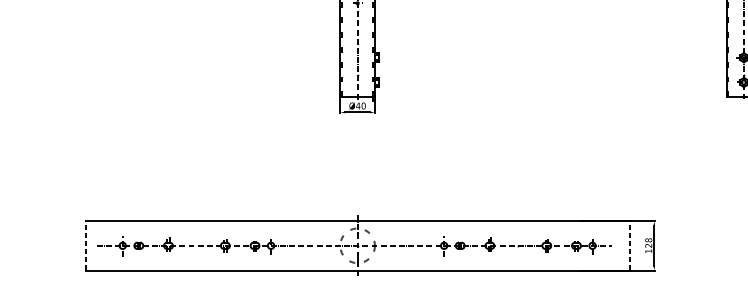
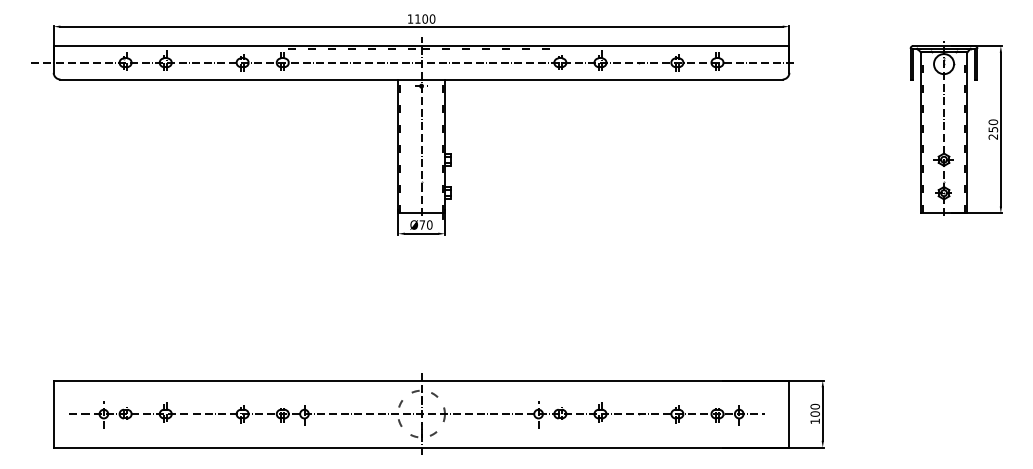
text: (358, 105) -> (422, 224), Ø40 -> Ø70
text: (648, 242) -> (814, 409), 128 -> 100
line: (85, 245) -> (53, 413), dashed -> solid
line: (629, 245) -> (789, 413), dashed -> solid

